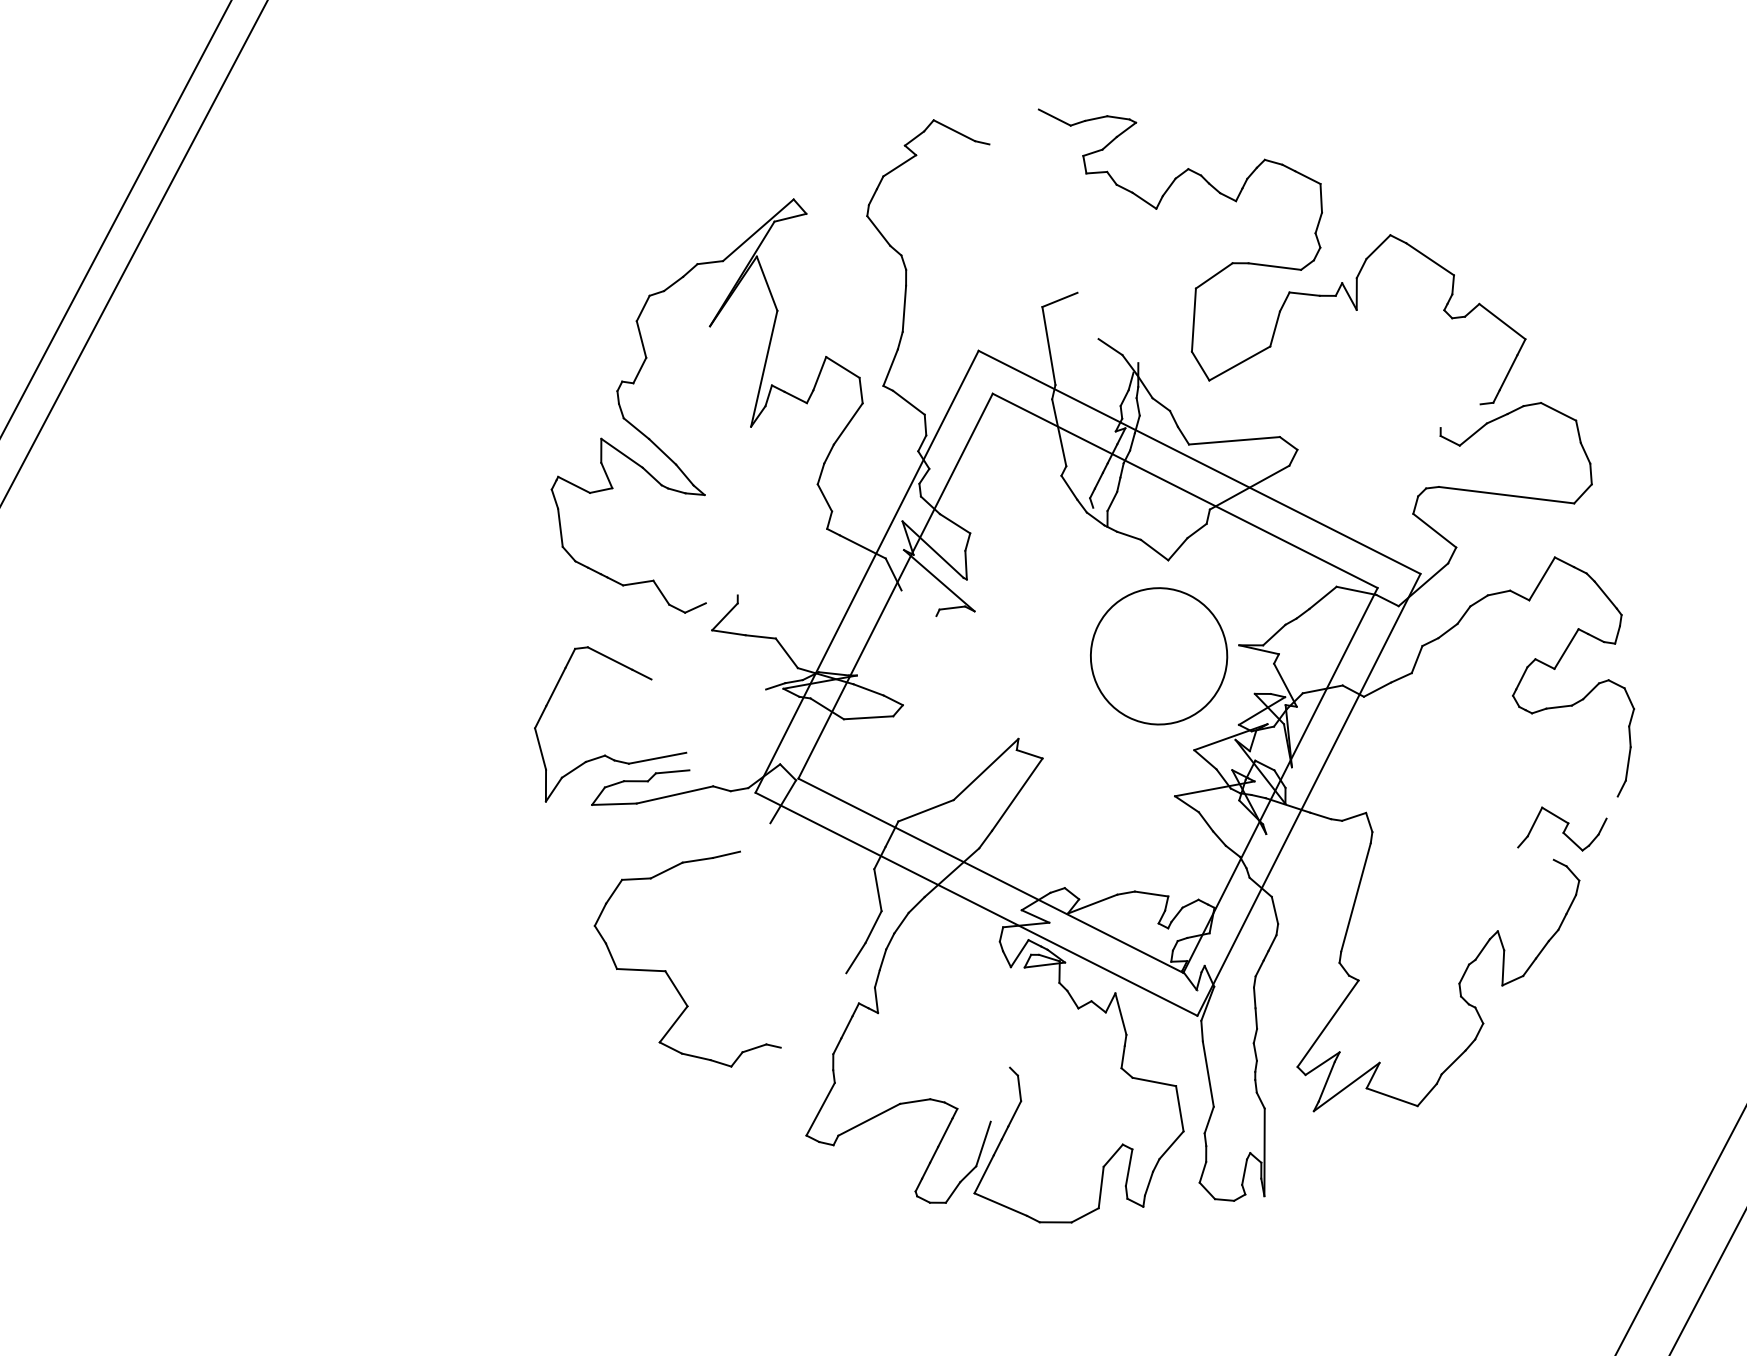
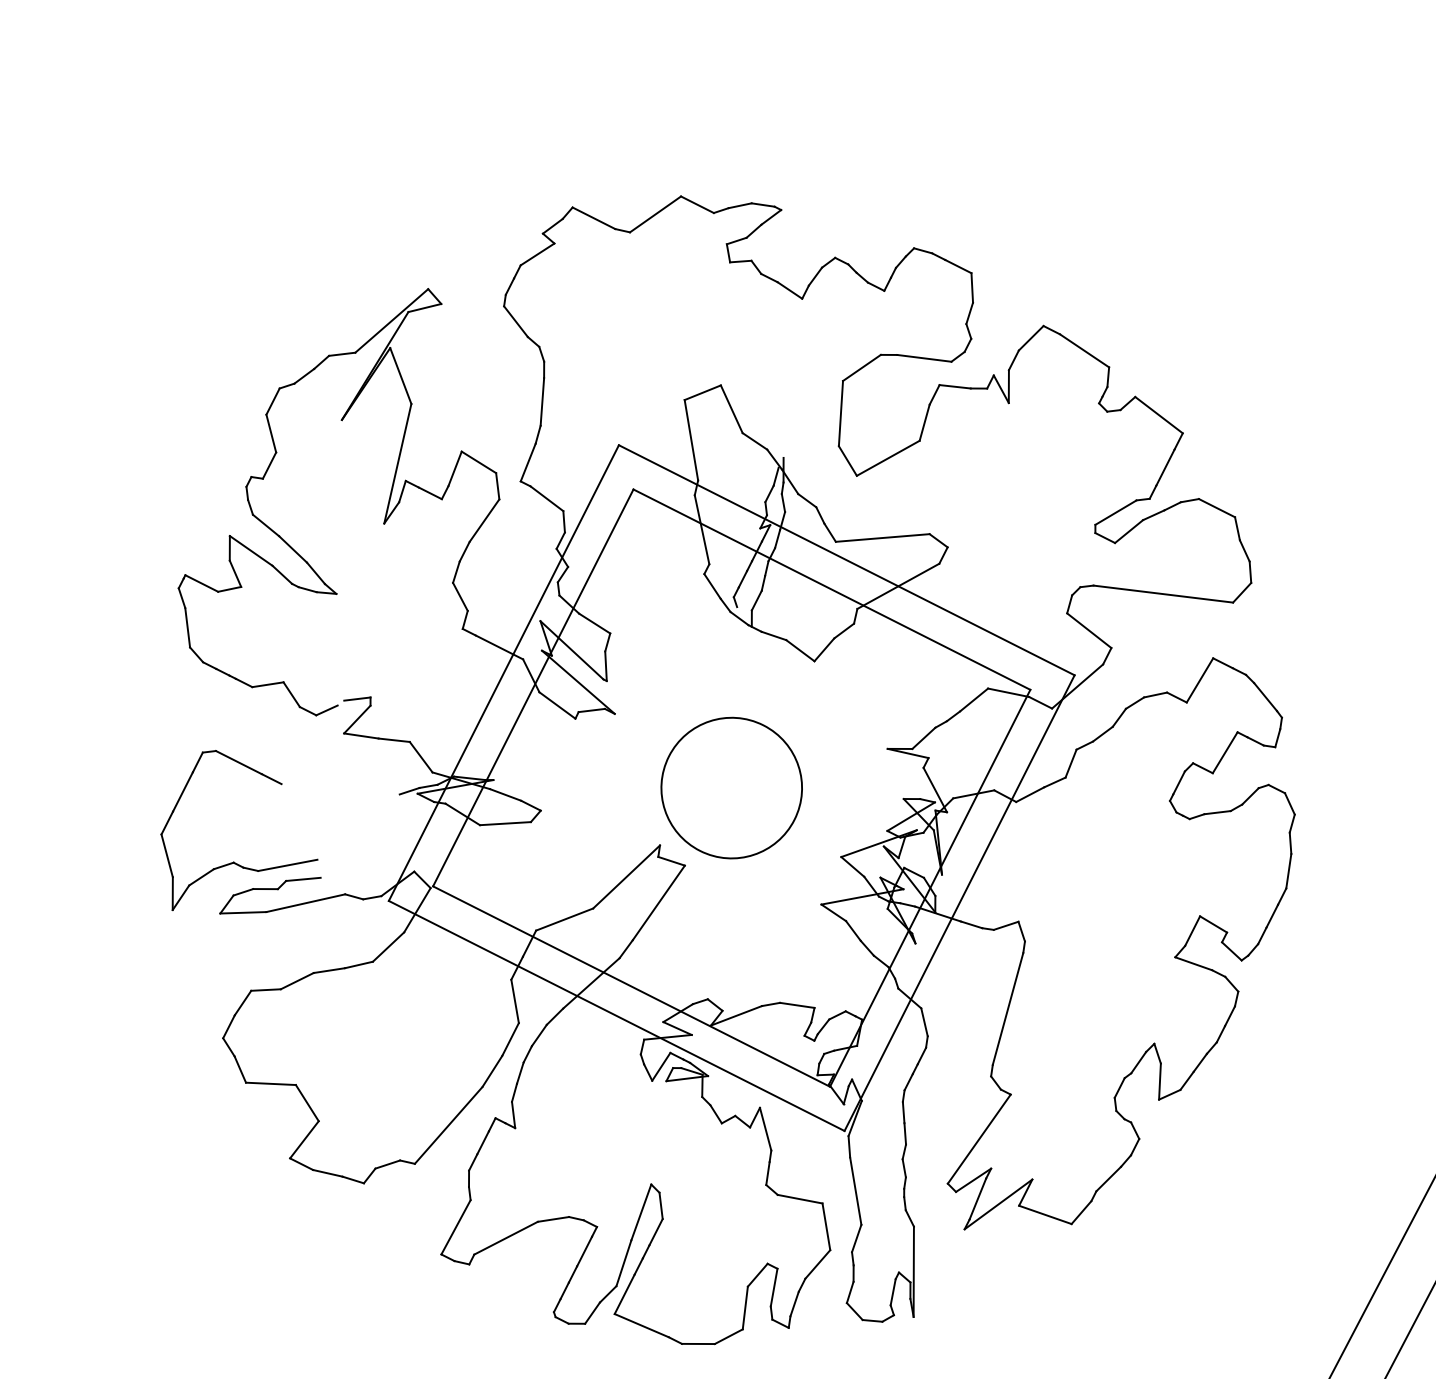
line: (1013, 126) -> (654, 213), added
line: (1087, 315) -> (731, 408), added
line: (1460, 416) -> (1115, 512), added
line: (724, 596) -> (356, 698), added
line: (918, 603) -> (556, 705), added
part: (1159, 656) -> (732, 788), moved
line: (1611, 807) -> (1271, 916), added
line: (755, 837) -> (388, 947), added
line: (1535, 853) -> (1193, 963), added
line: (813, 1010) -> (448, 1125), added
line: (1000, 1094) -> (641, 1212), added

